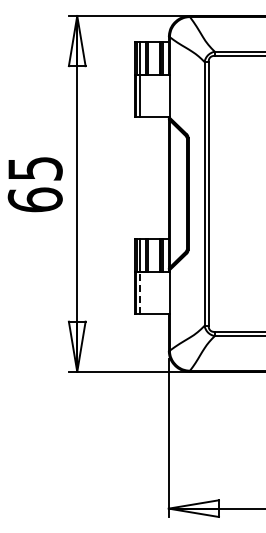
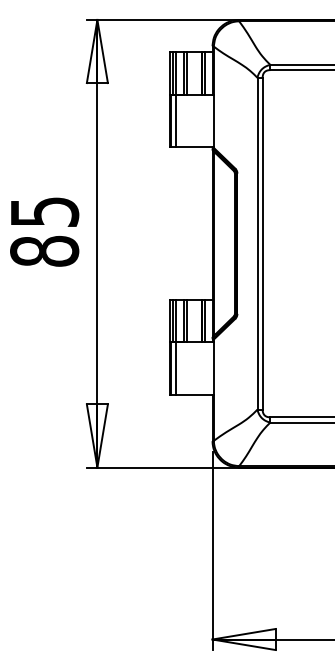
text: (34, 199) -> (43, 250), 65 -> 85
line: (140, 293) -> (176, 368), dashed -> solid

